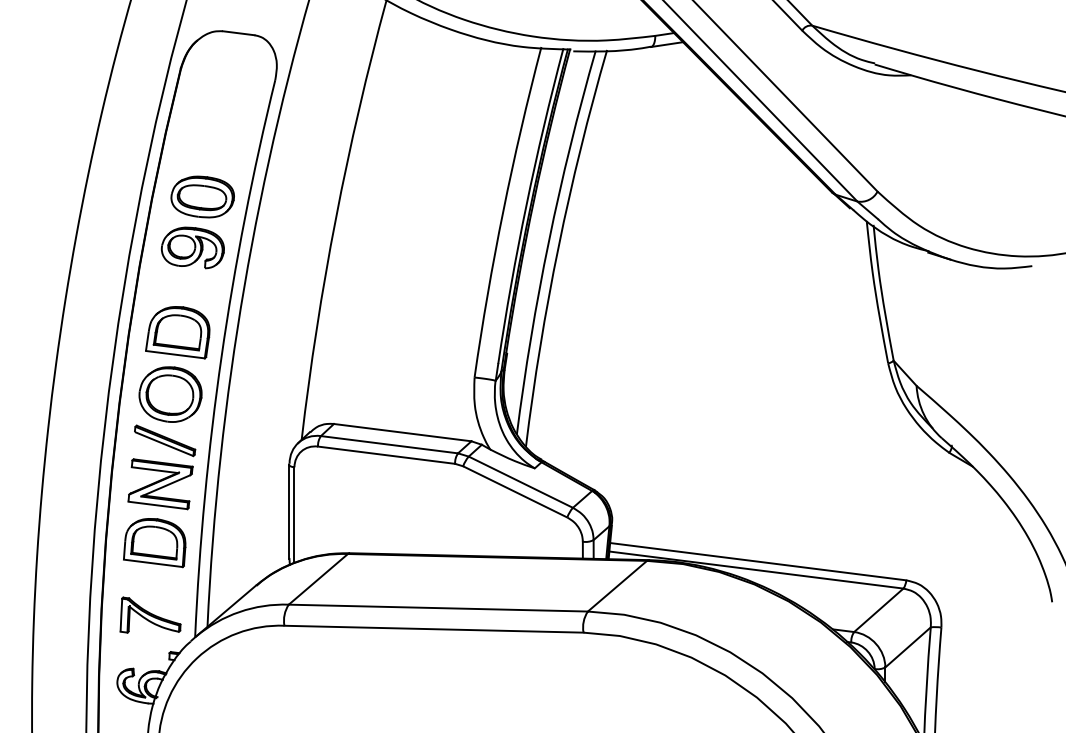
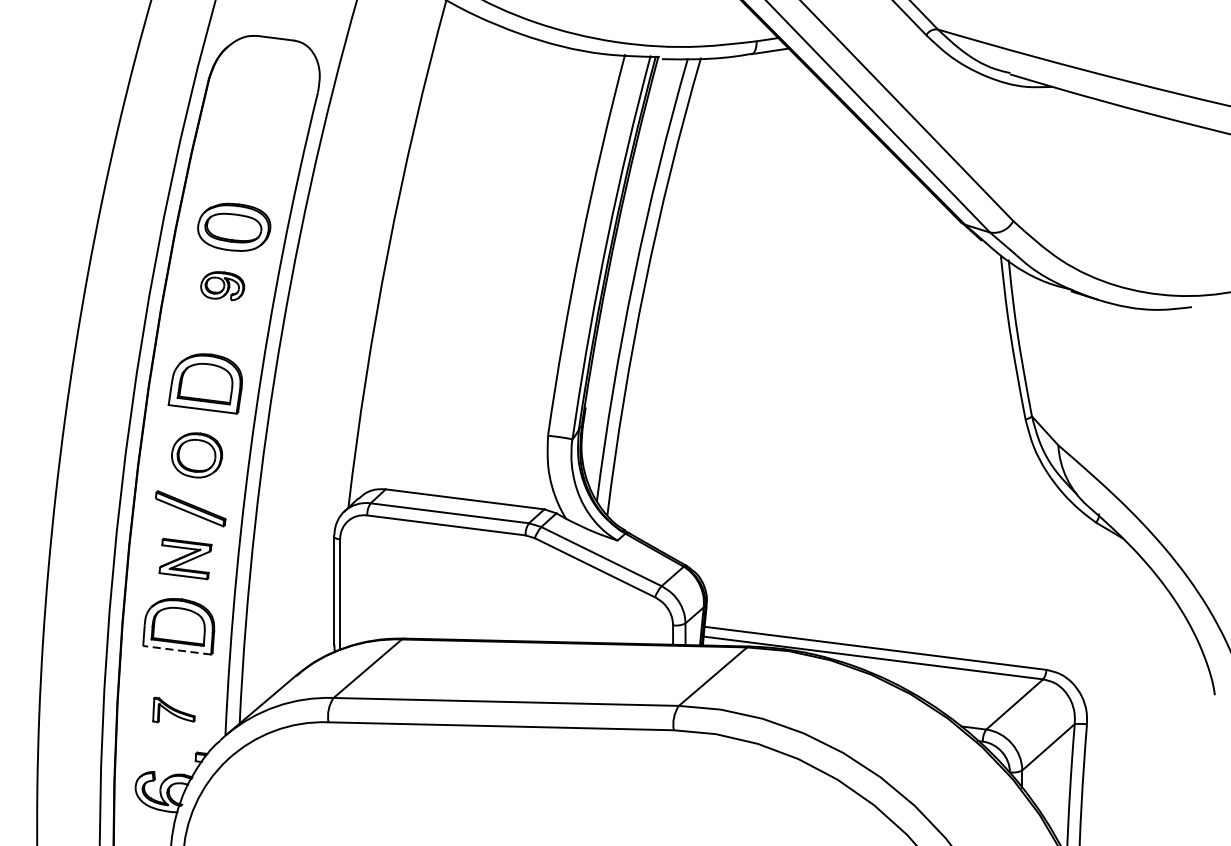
part: (192, 247) -> (222, 285), size x0.6
part: (170, 394) -> (196, 455), size x0.7
part: (160, 484) -> (185, 559), size x0.7
line: (153, 563) -> (177, 650), solid -> dashed
part: (150, 614) -> (173, 709), size x0.6

